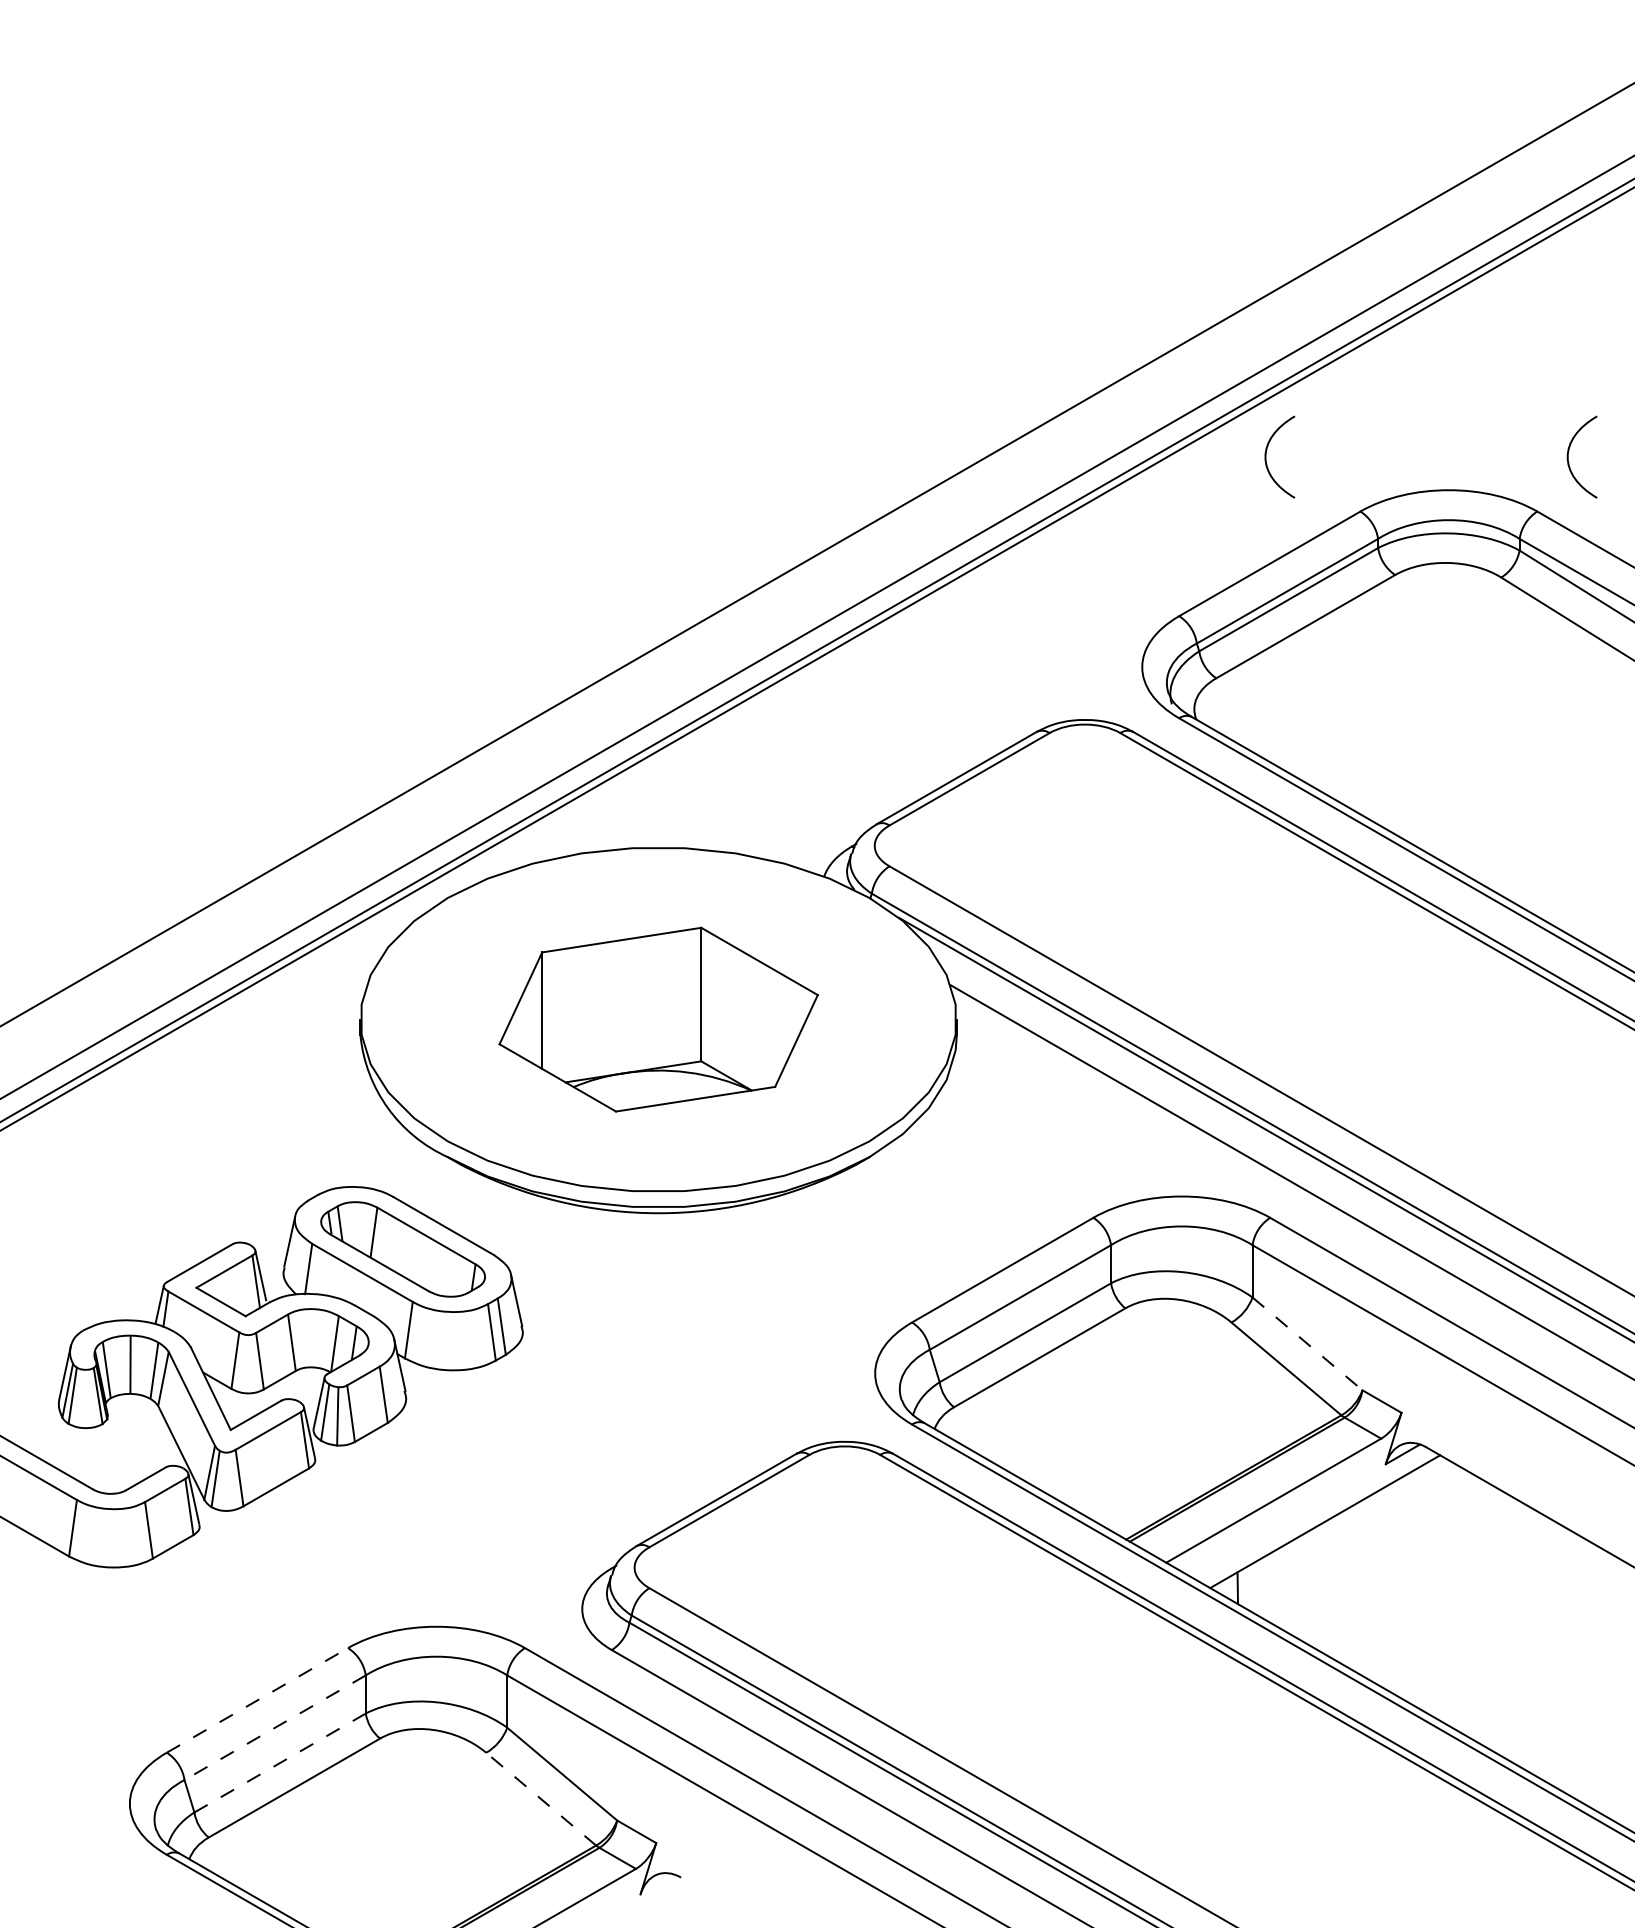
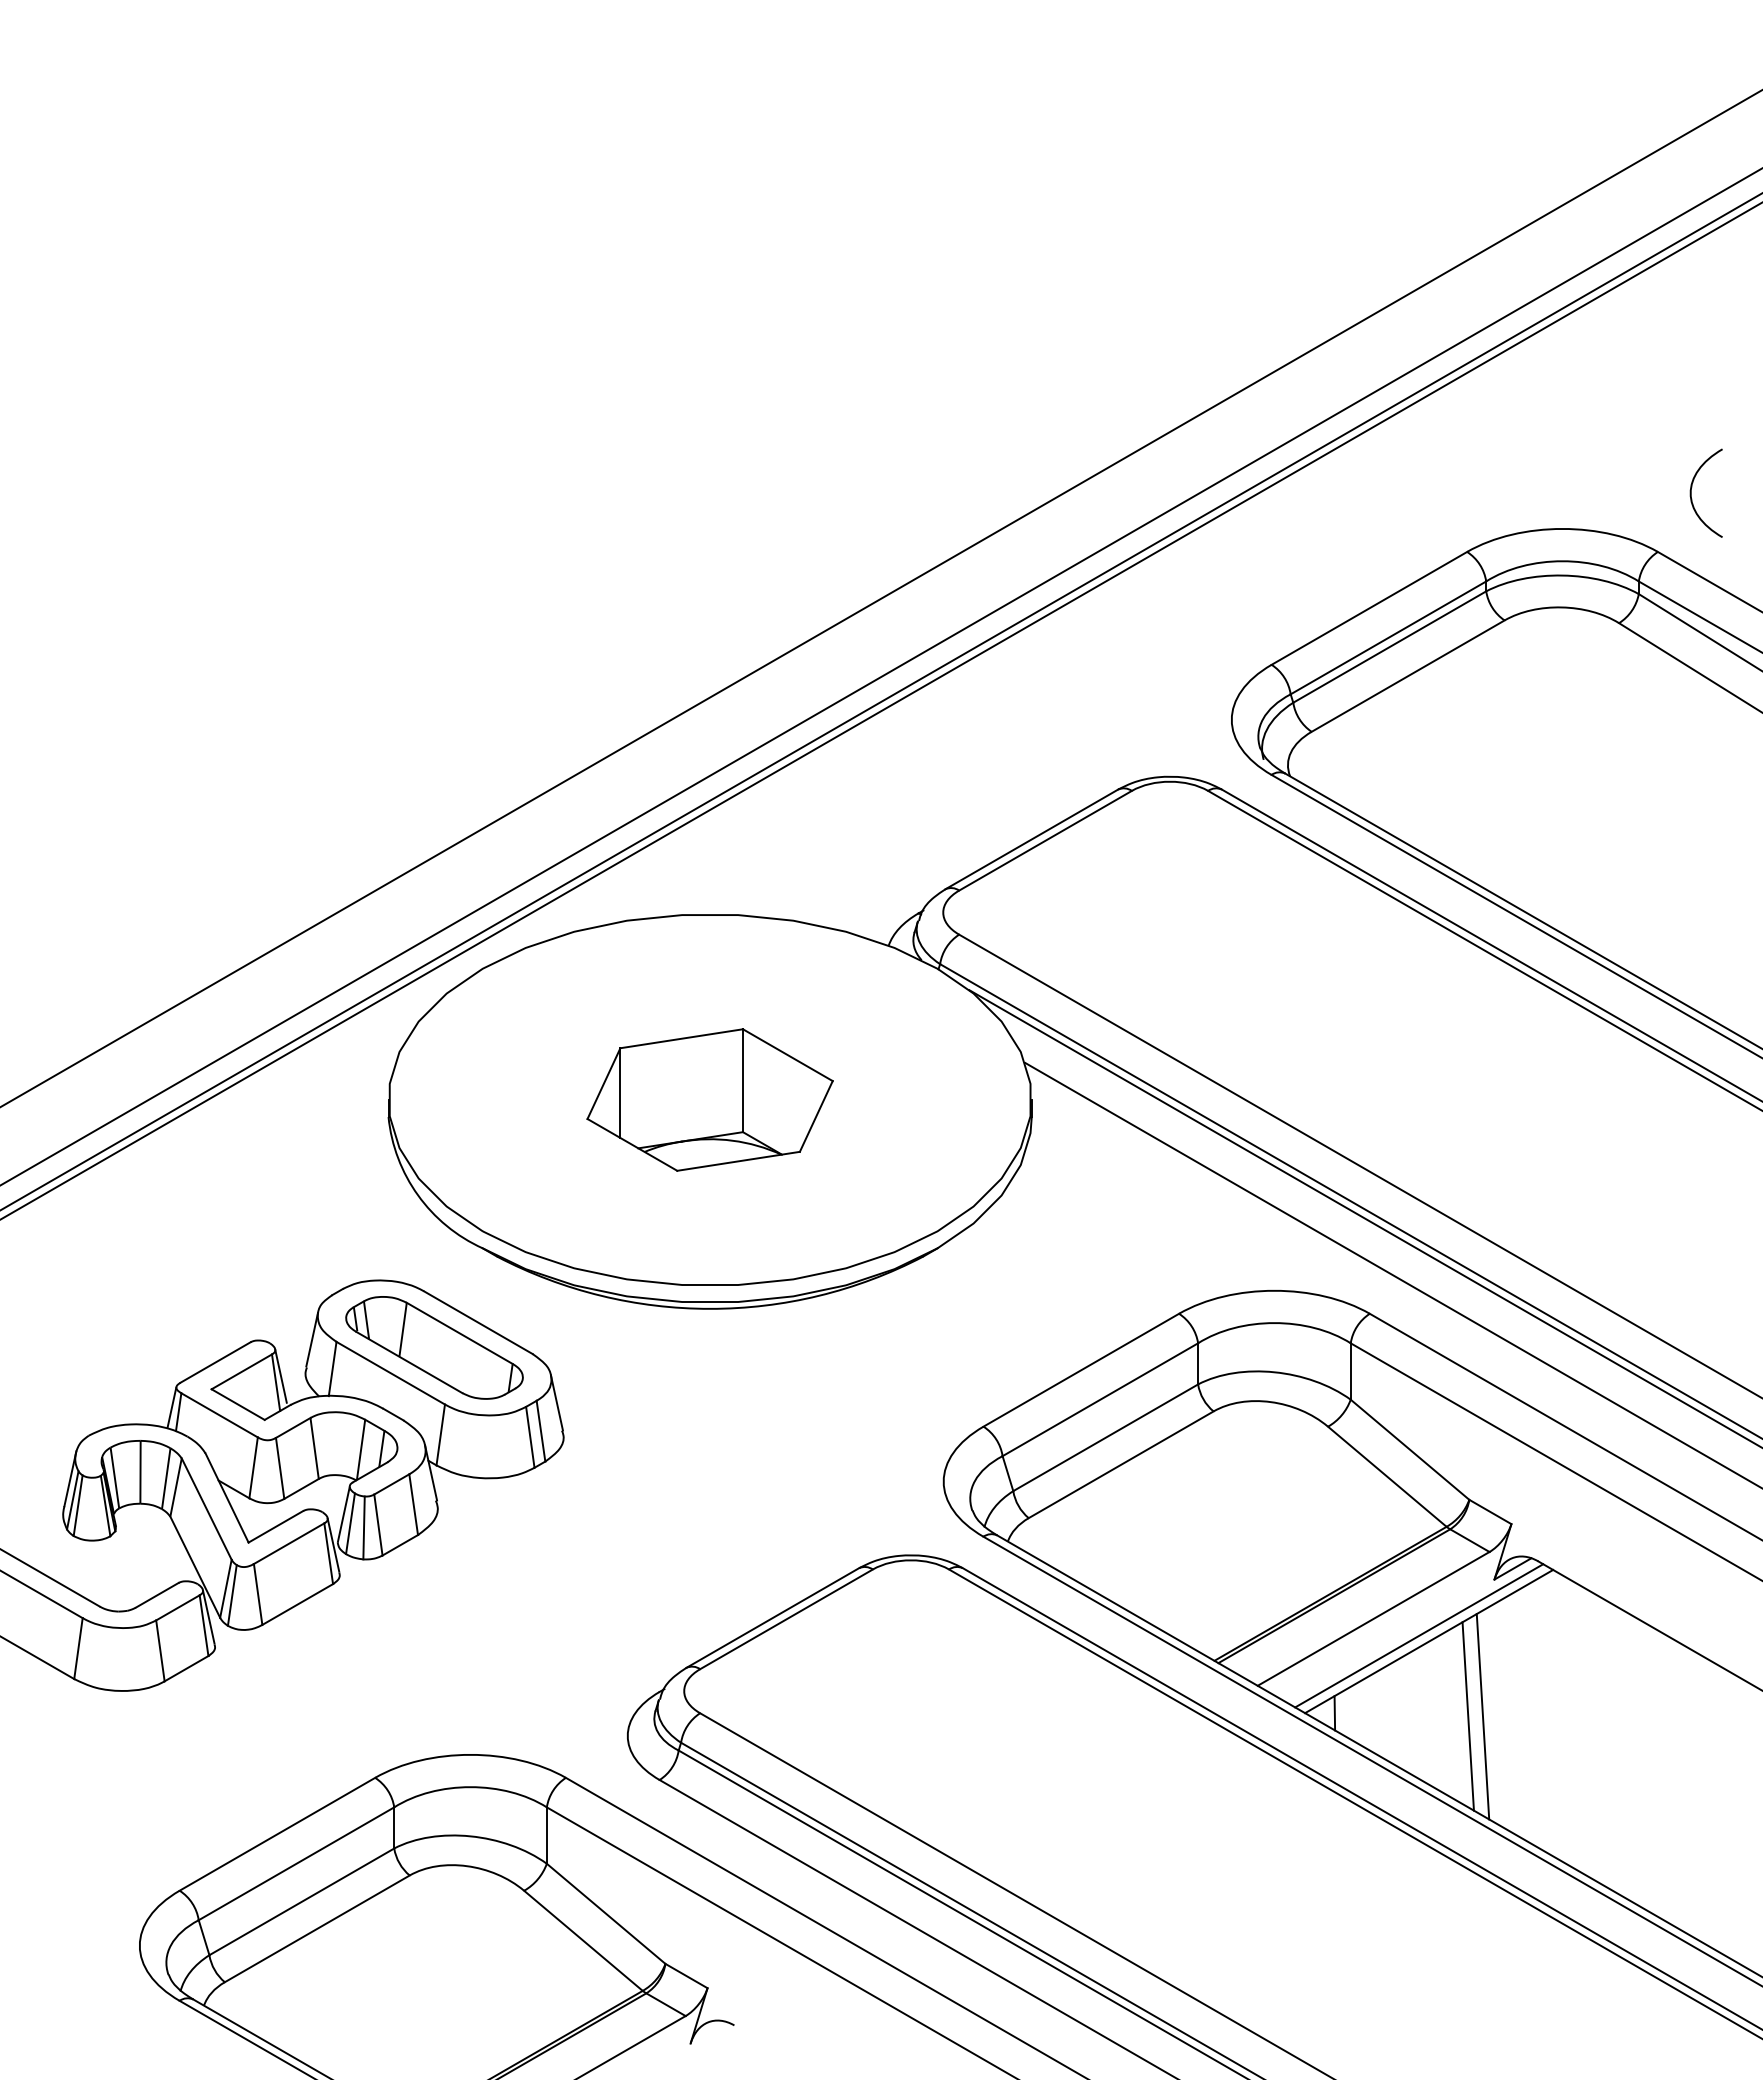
curve: (1267, 451) -> (1366, 487), removed
part: (658, 1019) -> (709, 1099), size x0.71
line: (1307, 1343) -> (1410, 1449), dashed -> solid
line: (1316, 1516) -> (1419, 1635), added
line: (1360, 1591) -> (1467, 1716), added
line: (1374, 1591) -> (1482, 1716), added
line: (257, 1700) -> (277, 1834), dashed -> solid
line: (275, 1727) -> (296, 1863), dashed -> solid
line: (279, 1762) -> (301, 1901), dashed -> solid
line: (541, 1798) -> (583, 1940), dashed -> solid

